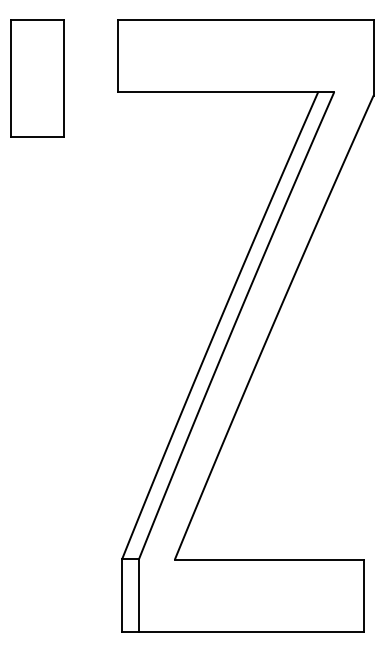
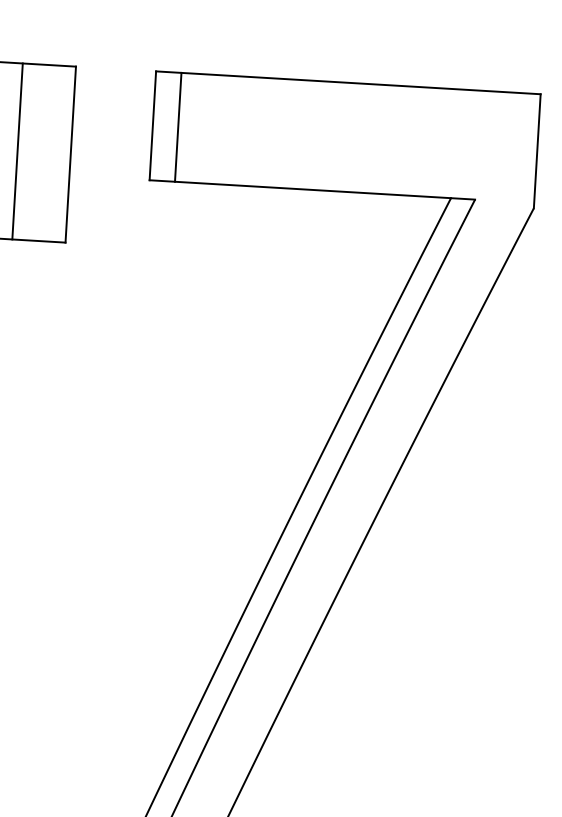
line: (134, 55) -> (178, 126), added
line: (28, 77) -> (17, 150), added

